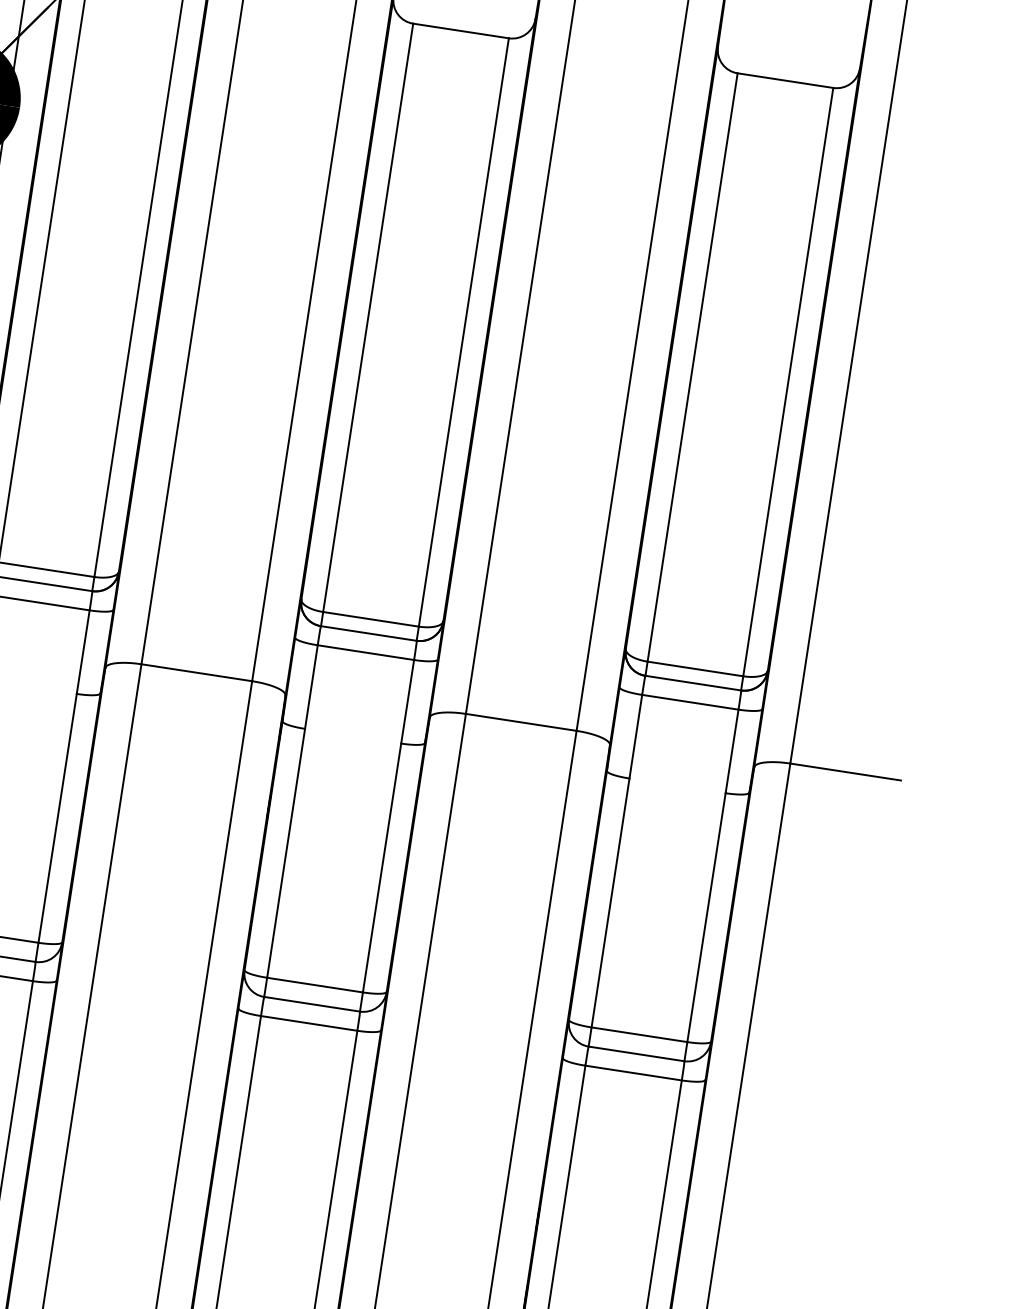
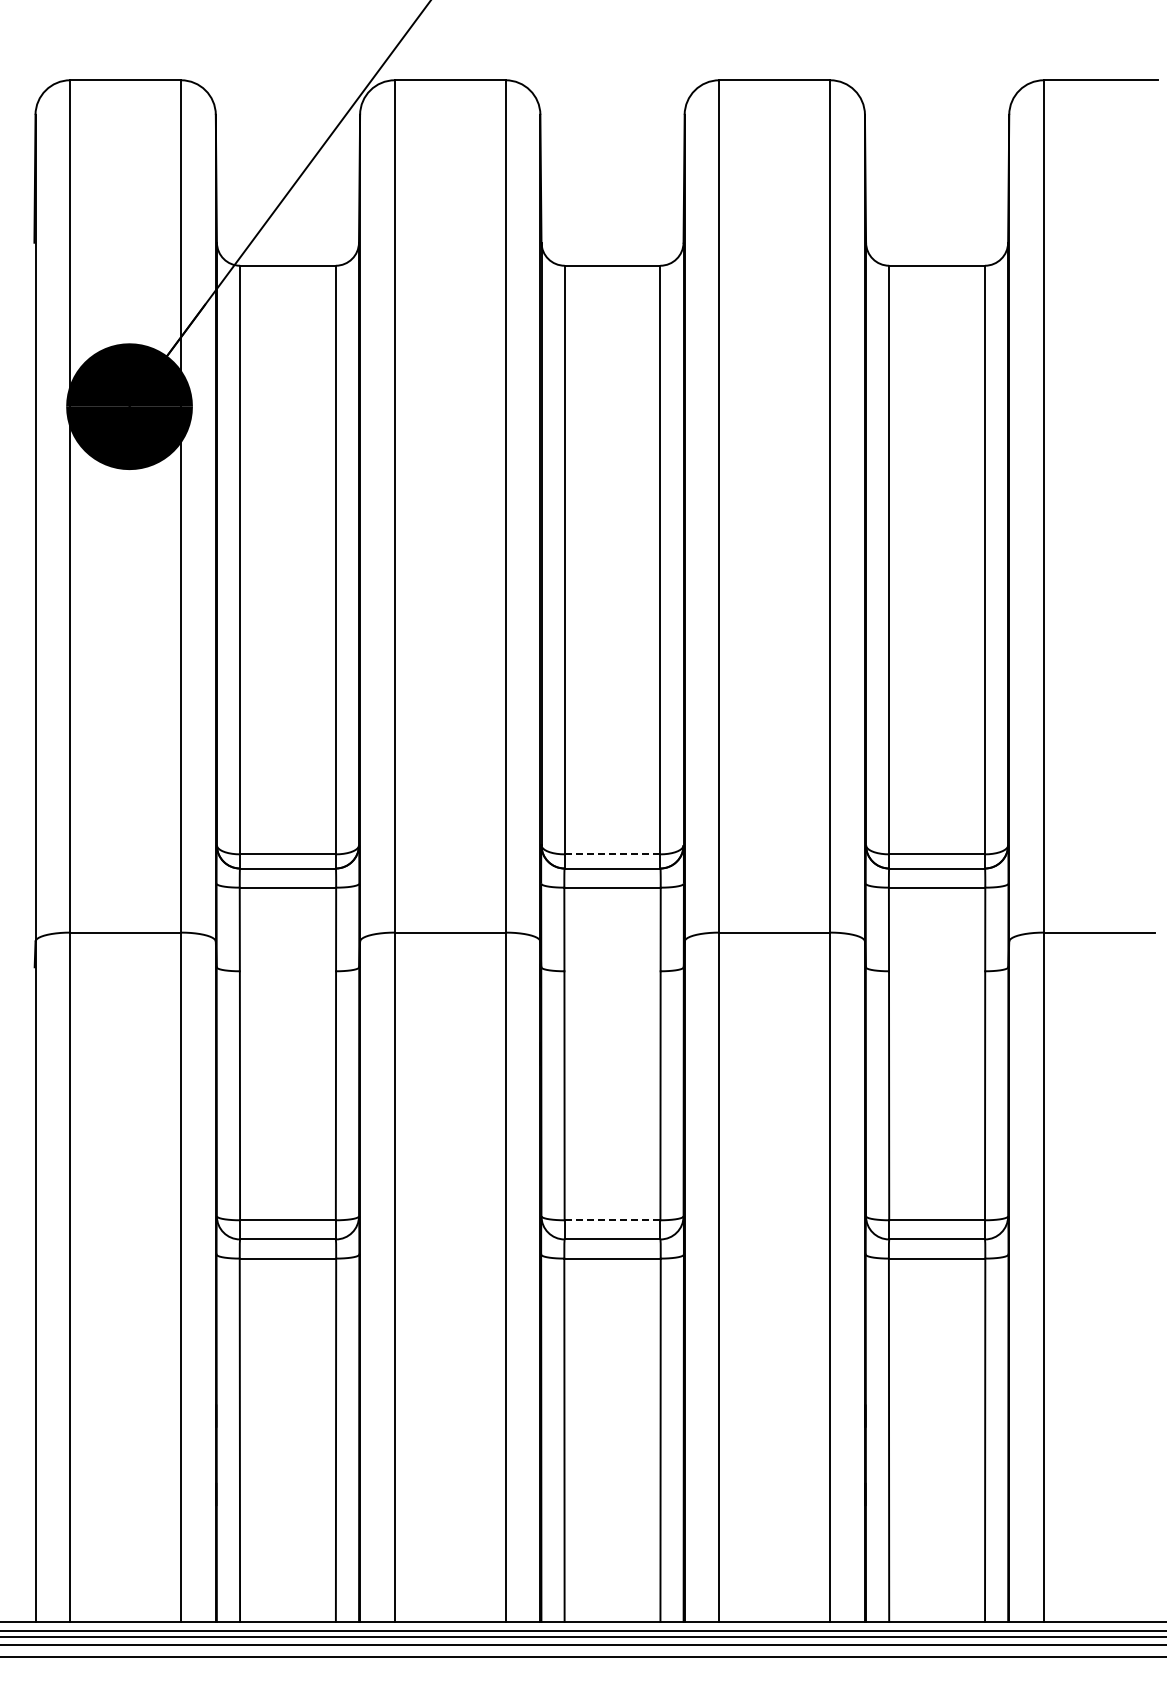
line: (370, 619) -> (612, 854), solid -> dashed
line: (314, 985) -> (612, 1220), solid -> dashed

